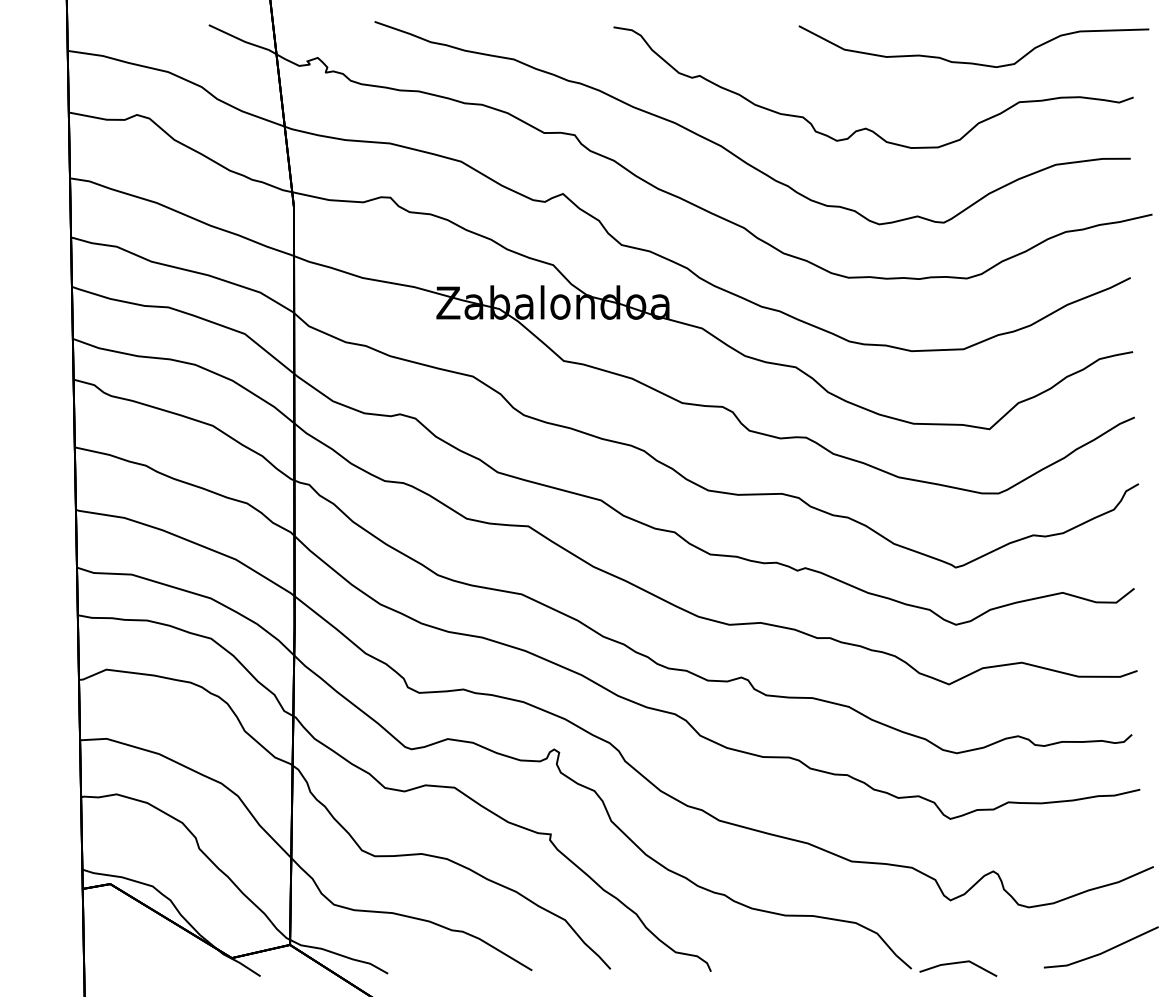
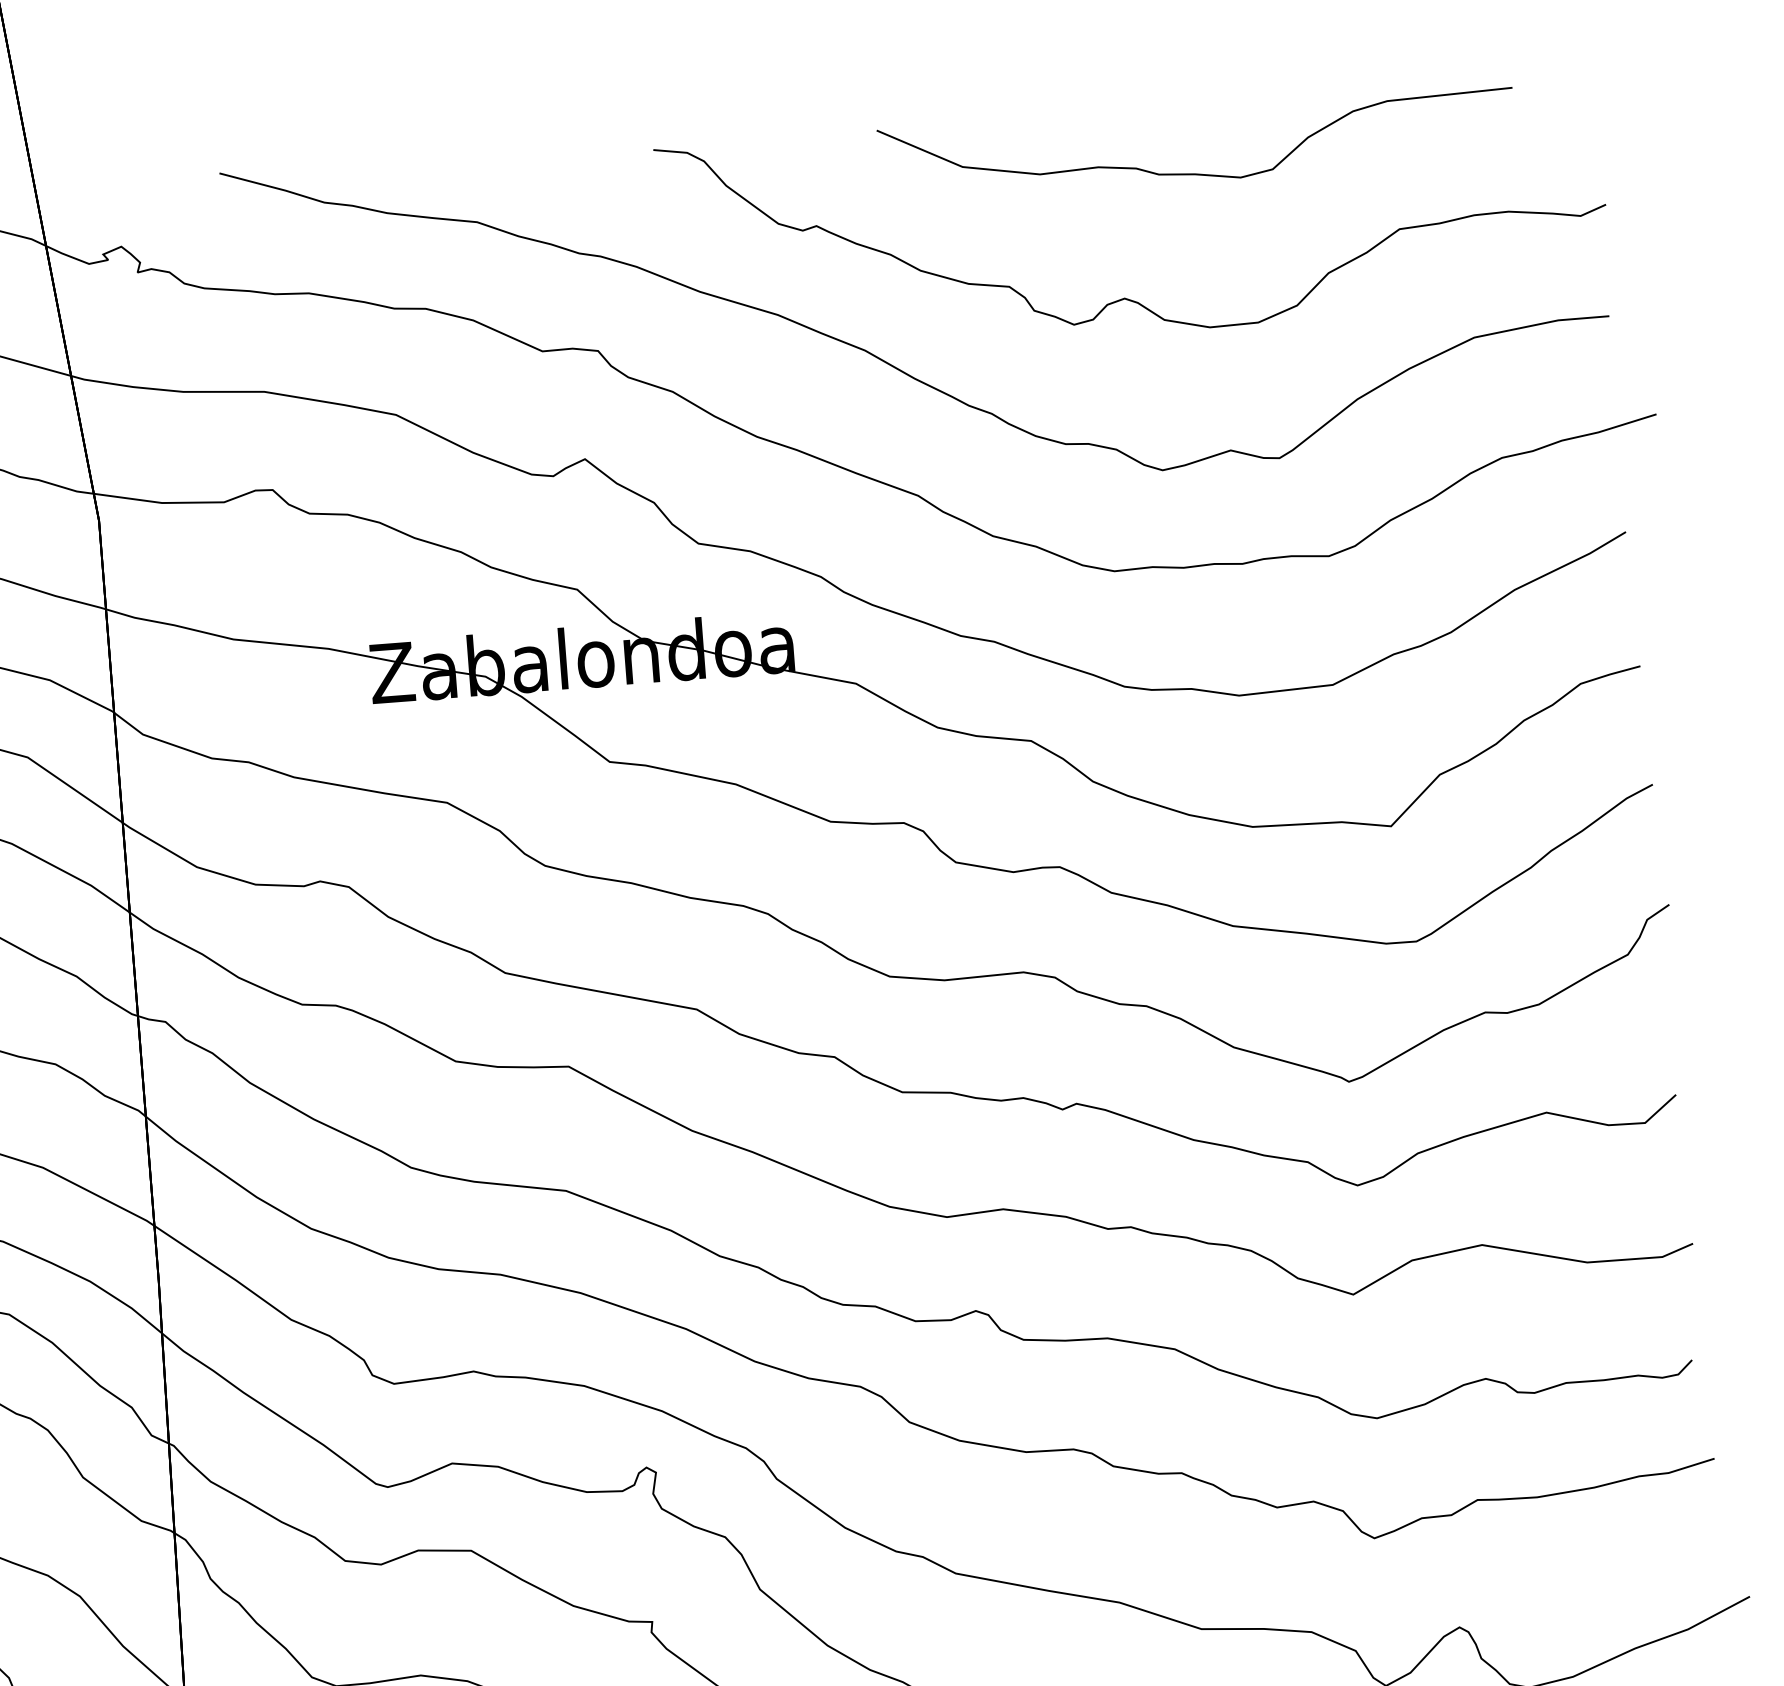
curve: (973, 62) -> (1198, 172), moved

